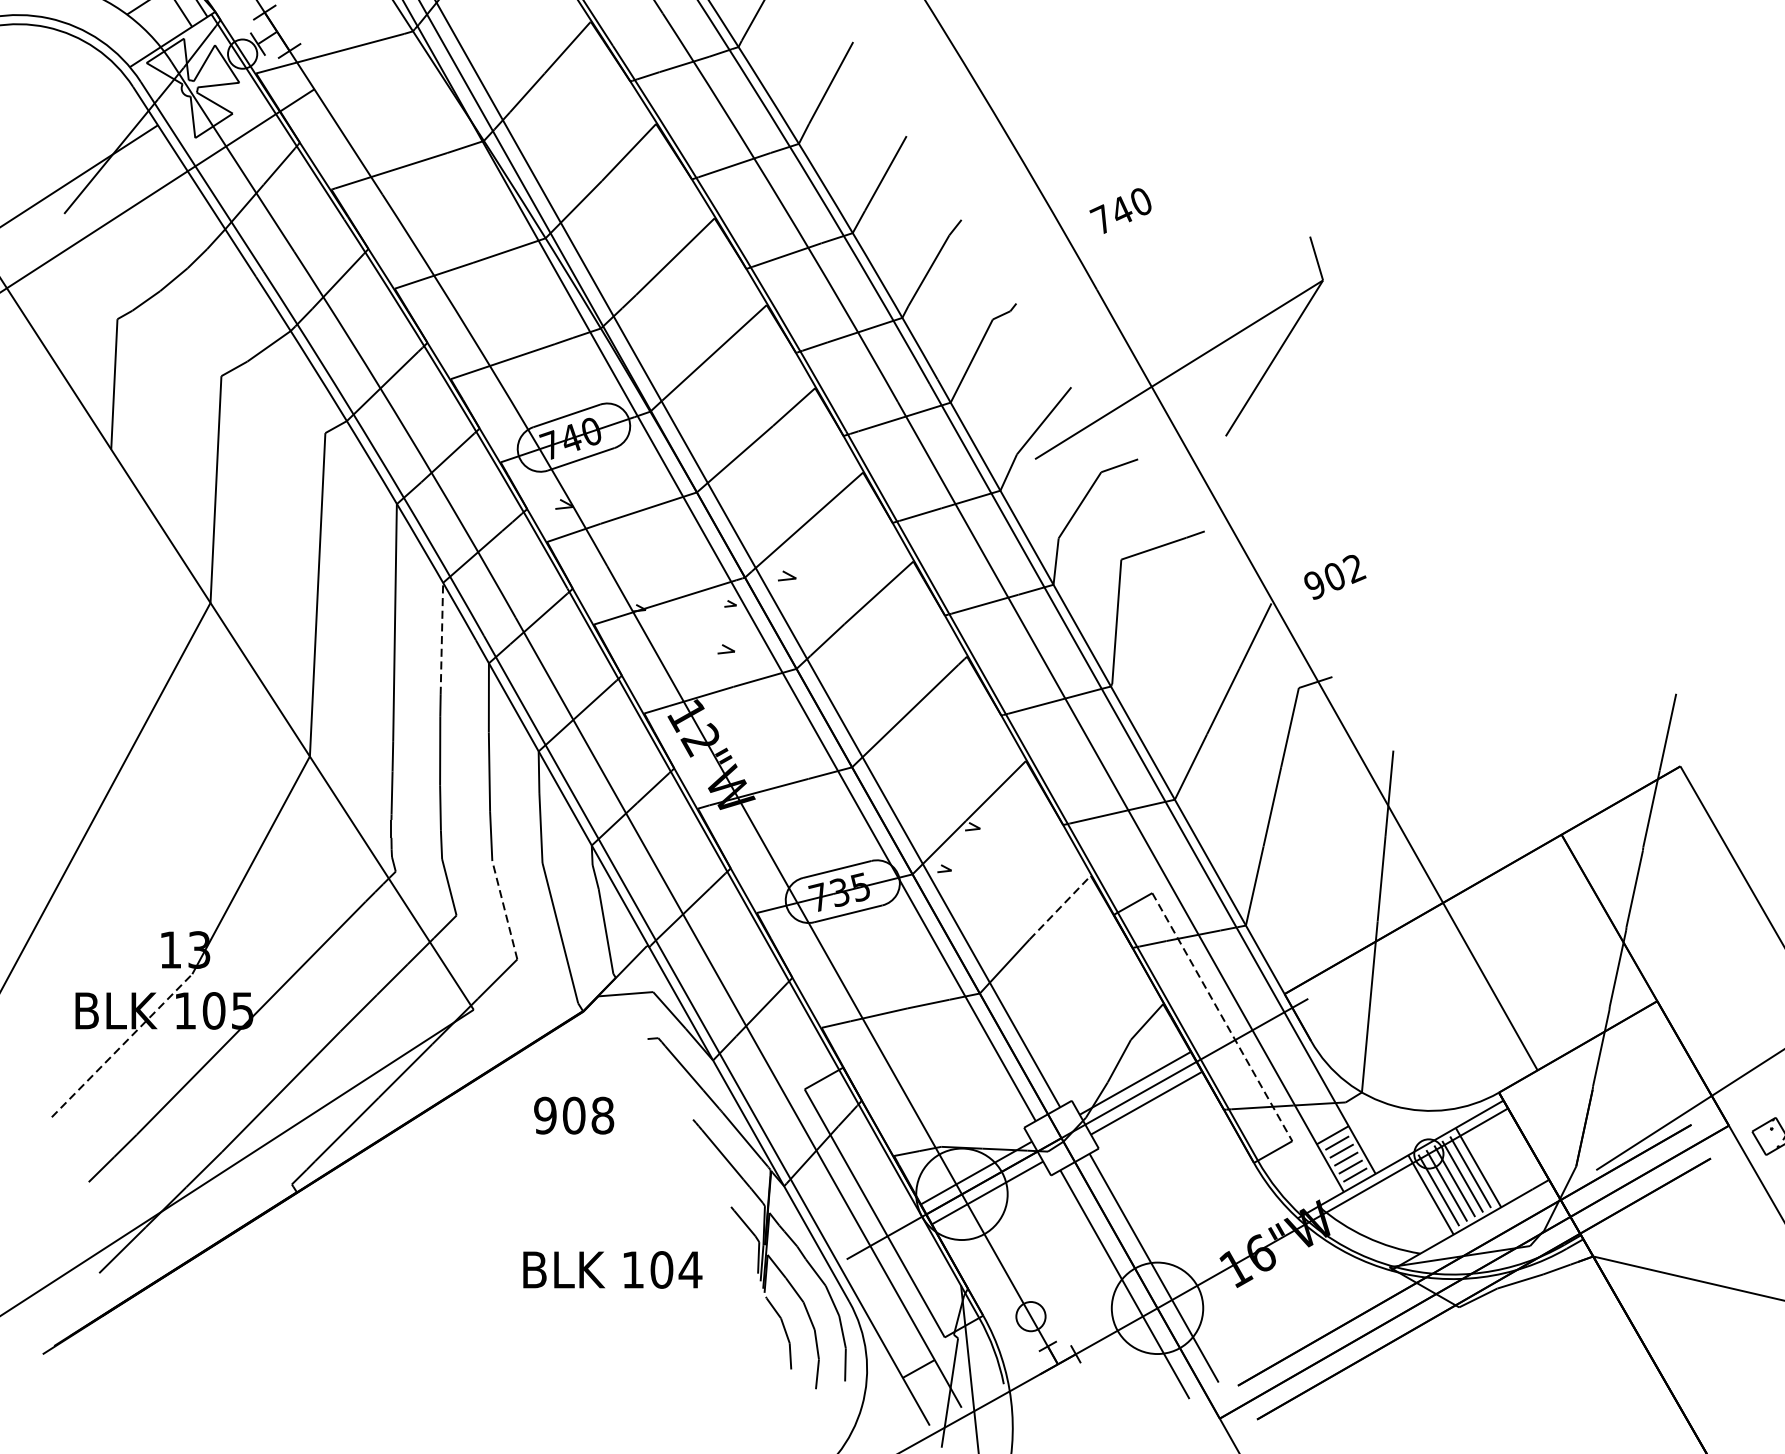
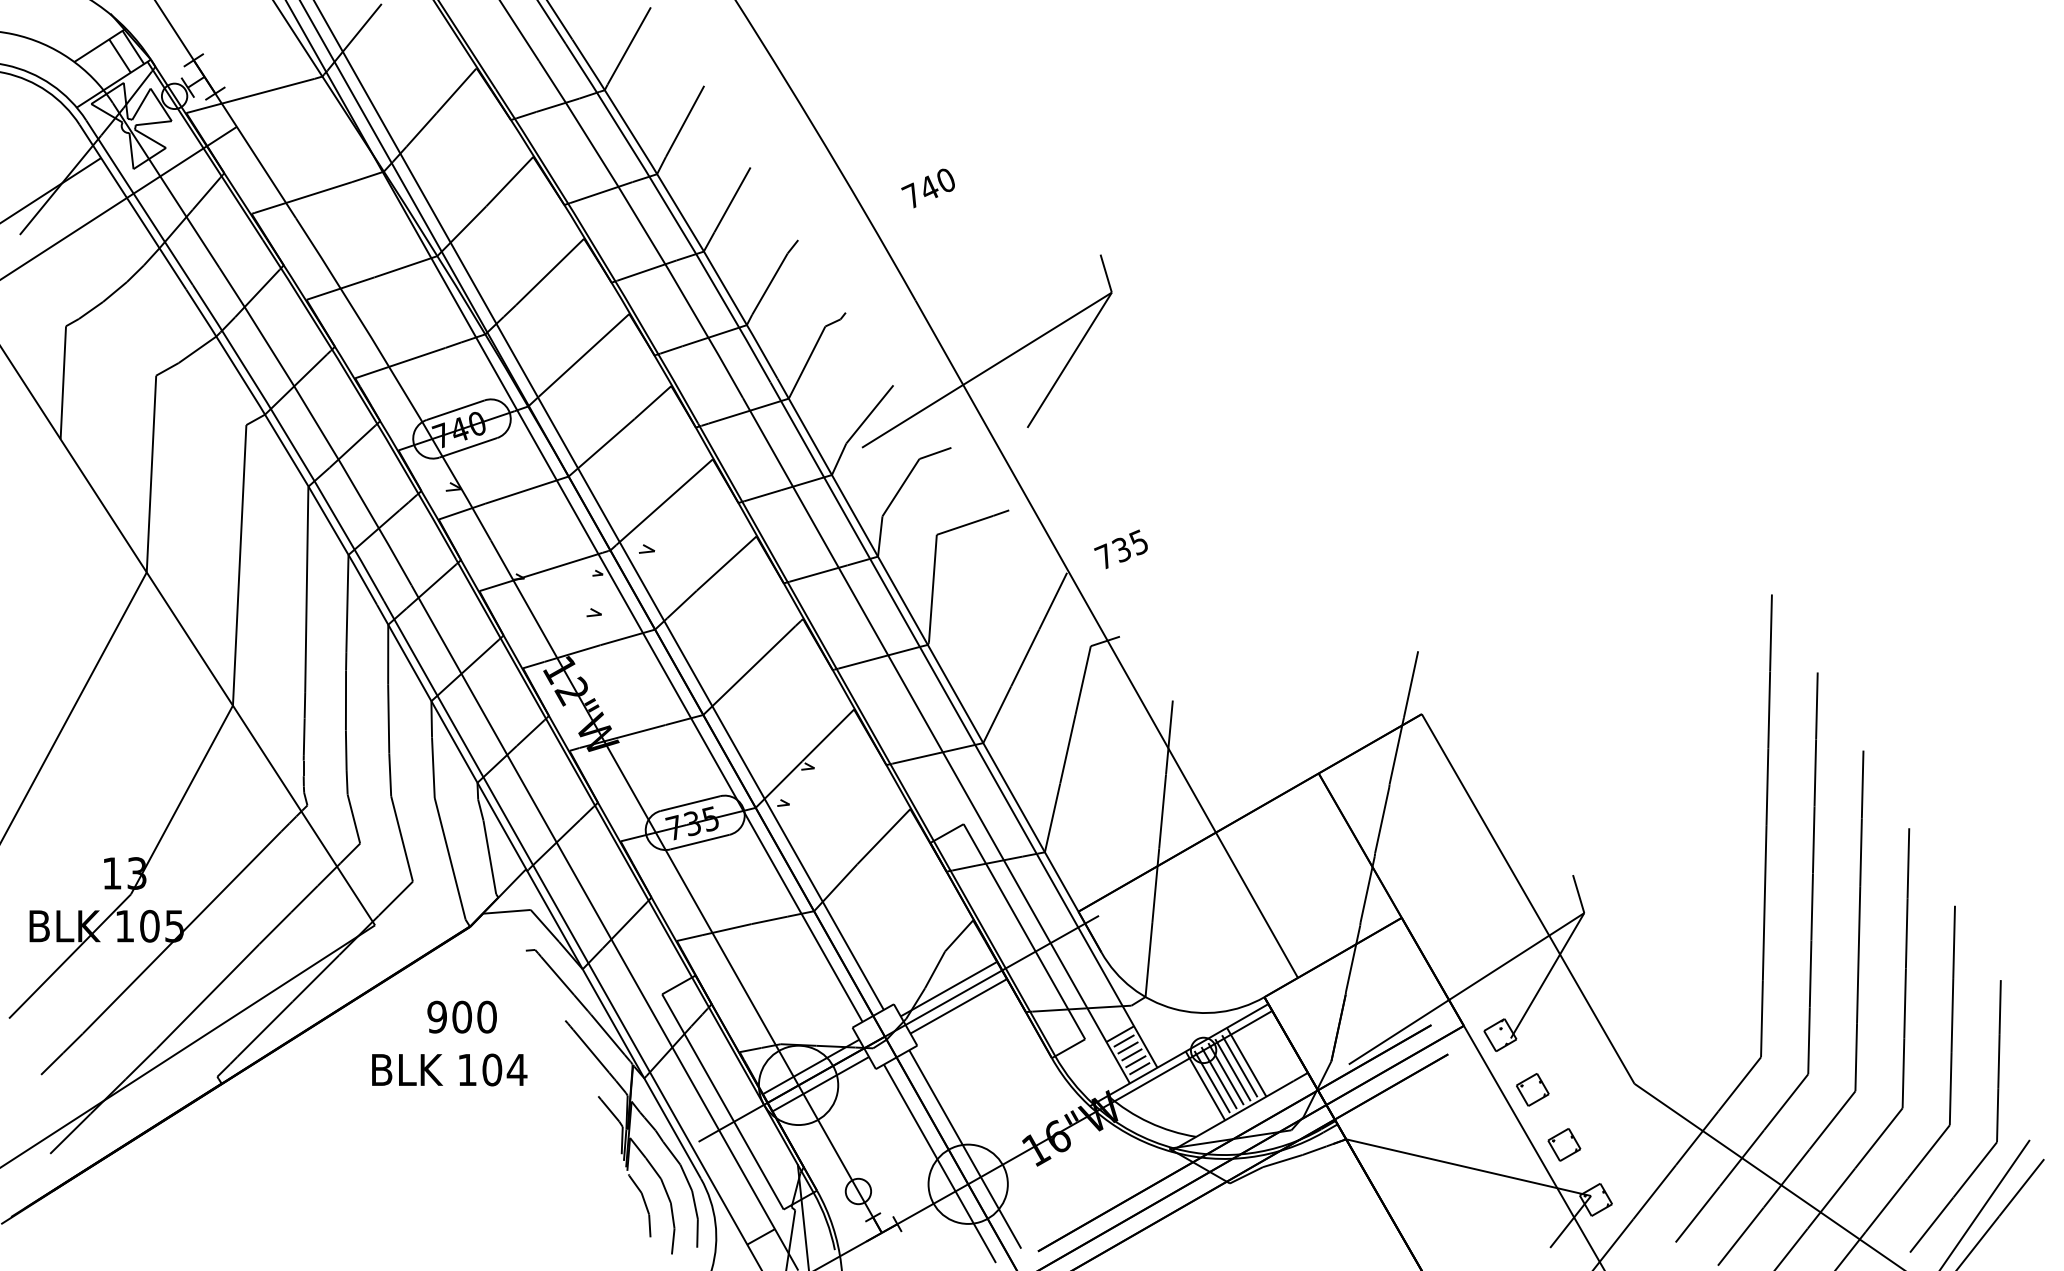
text: (1119, 211) -> (927, 188), moved
text: (1334, 576) -> (1121, 549), 902 -> 735
line: (441, 638) -> (347, 603), dashed -> solid
line: (1061, 907) -> (884, 836), dashed -> solid
line: (504, 909) -> (401, 838), dashed -> solid
line: (1222, 1016) -> (1024, 931), dashed -> solid
line: (122, 1045) -> (70, 956), dashed -> solid
text: (602, 1116) -> (486, 1017), 908 -> 900
text: (612, 1269) -> (449, 1069), moved

